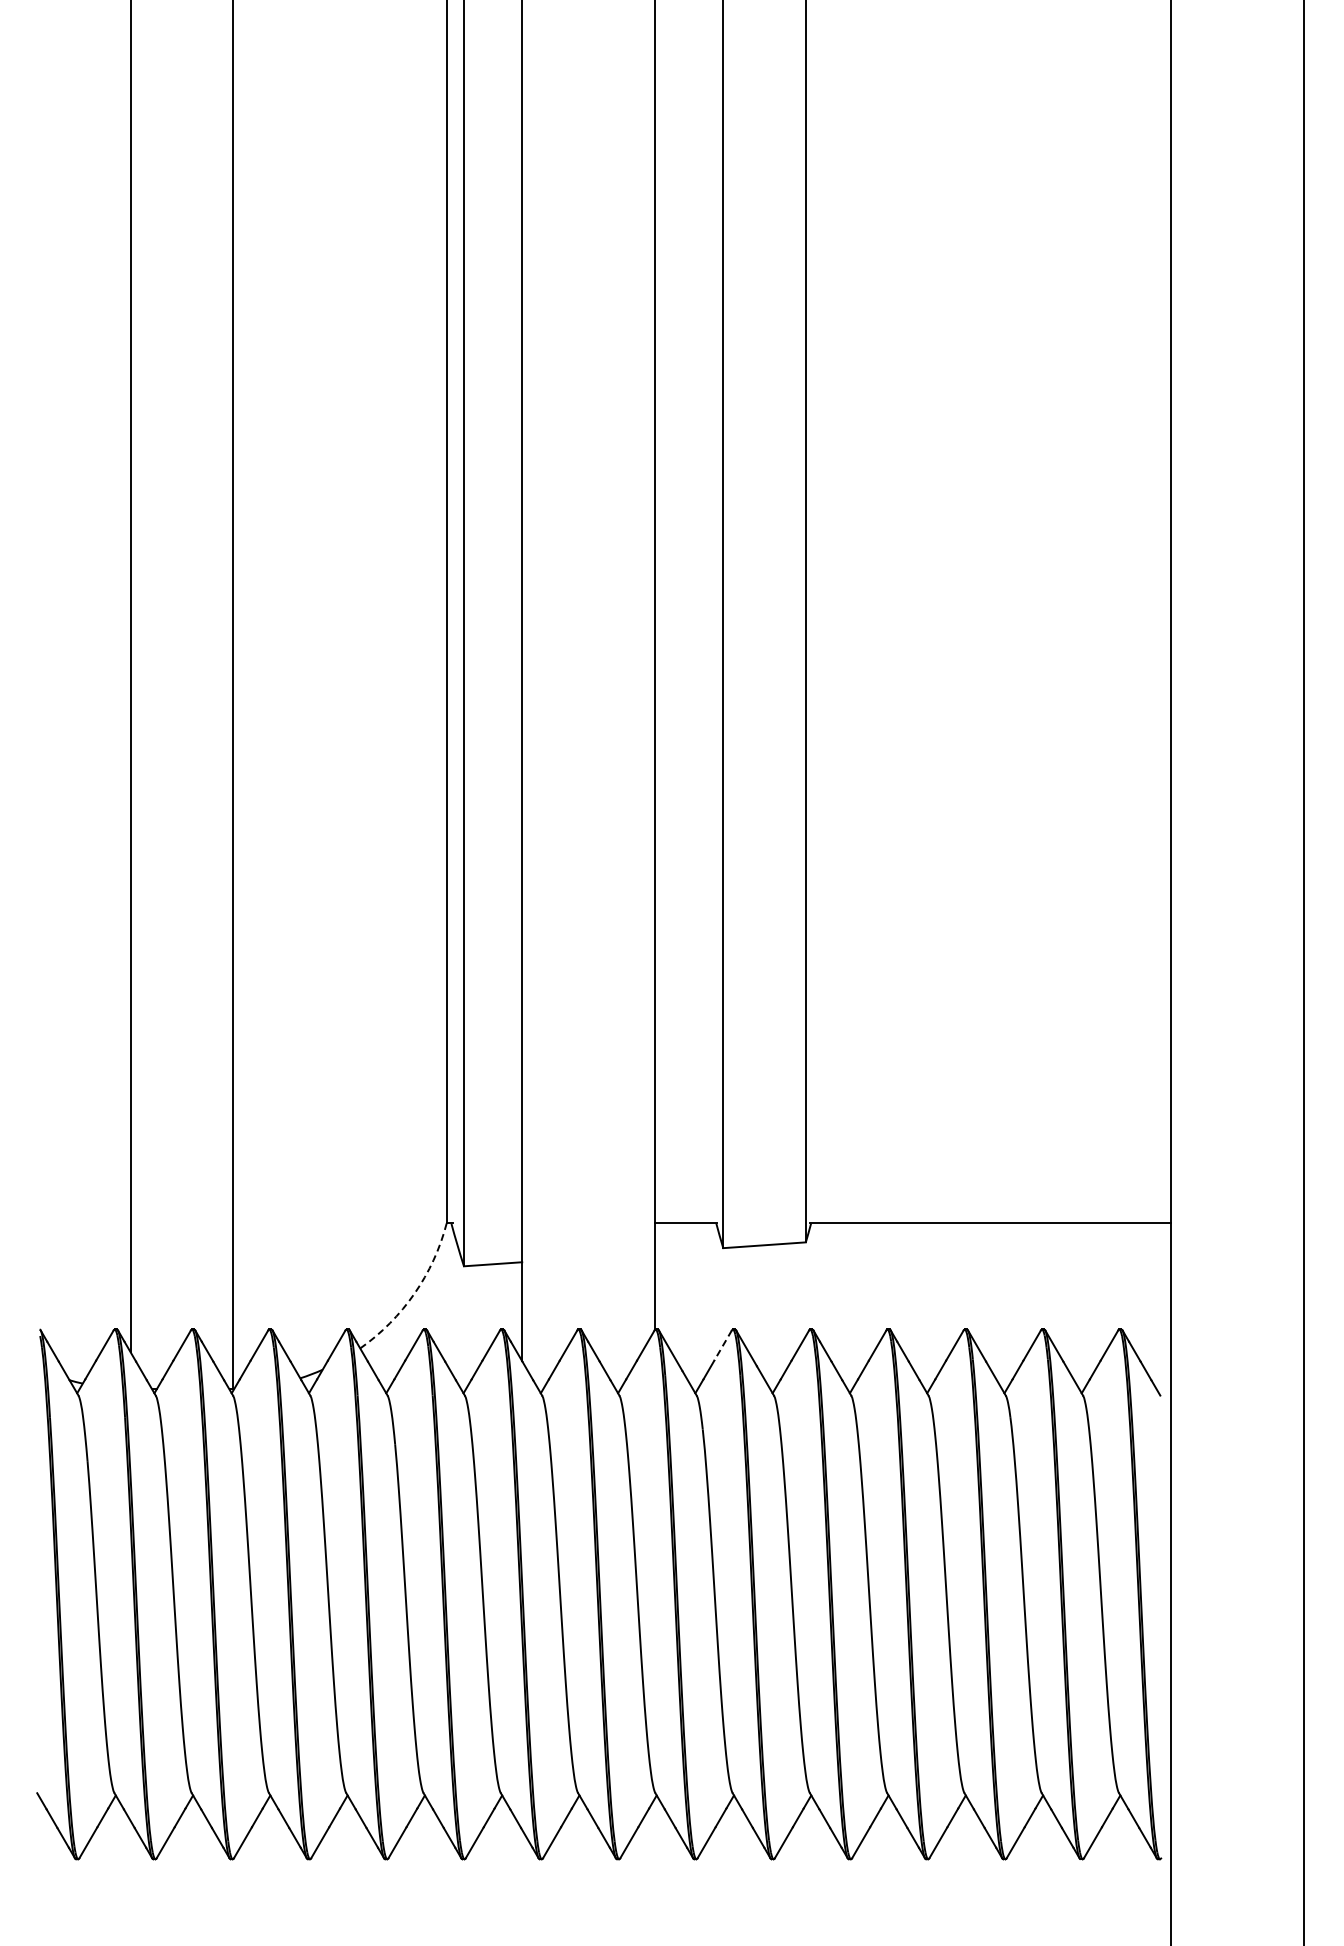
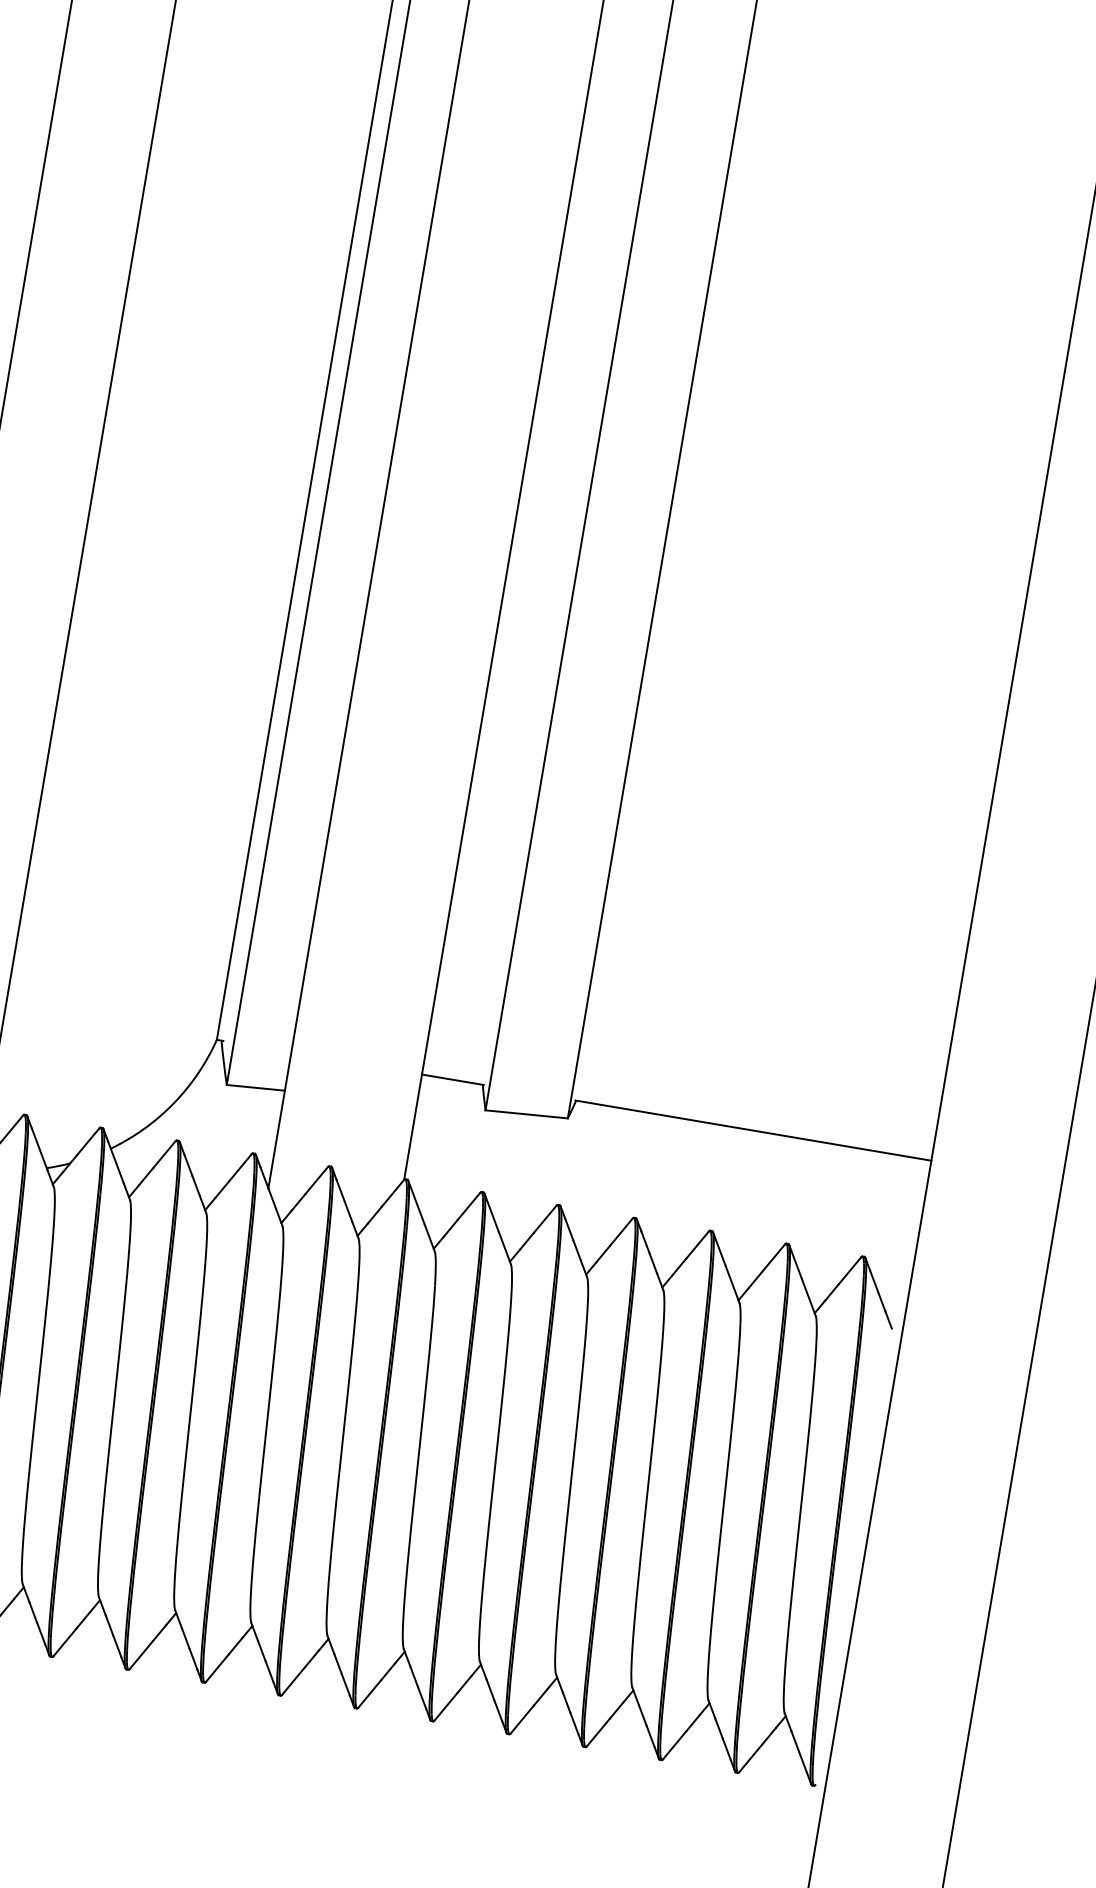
arc: (414, 1293) -> (173, 1103), dashed -> solid
line: (723, 1345) -> (469, 1206), dashed -> solid

